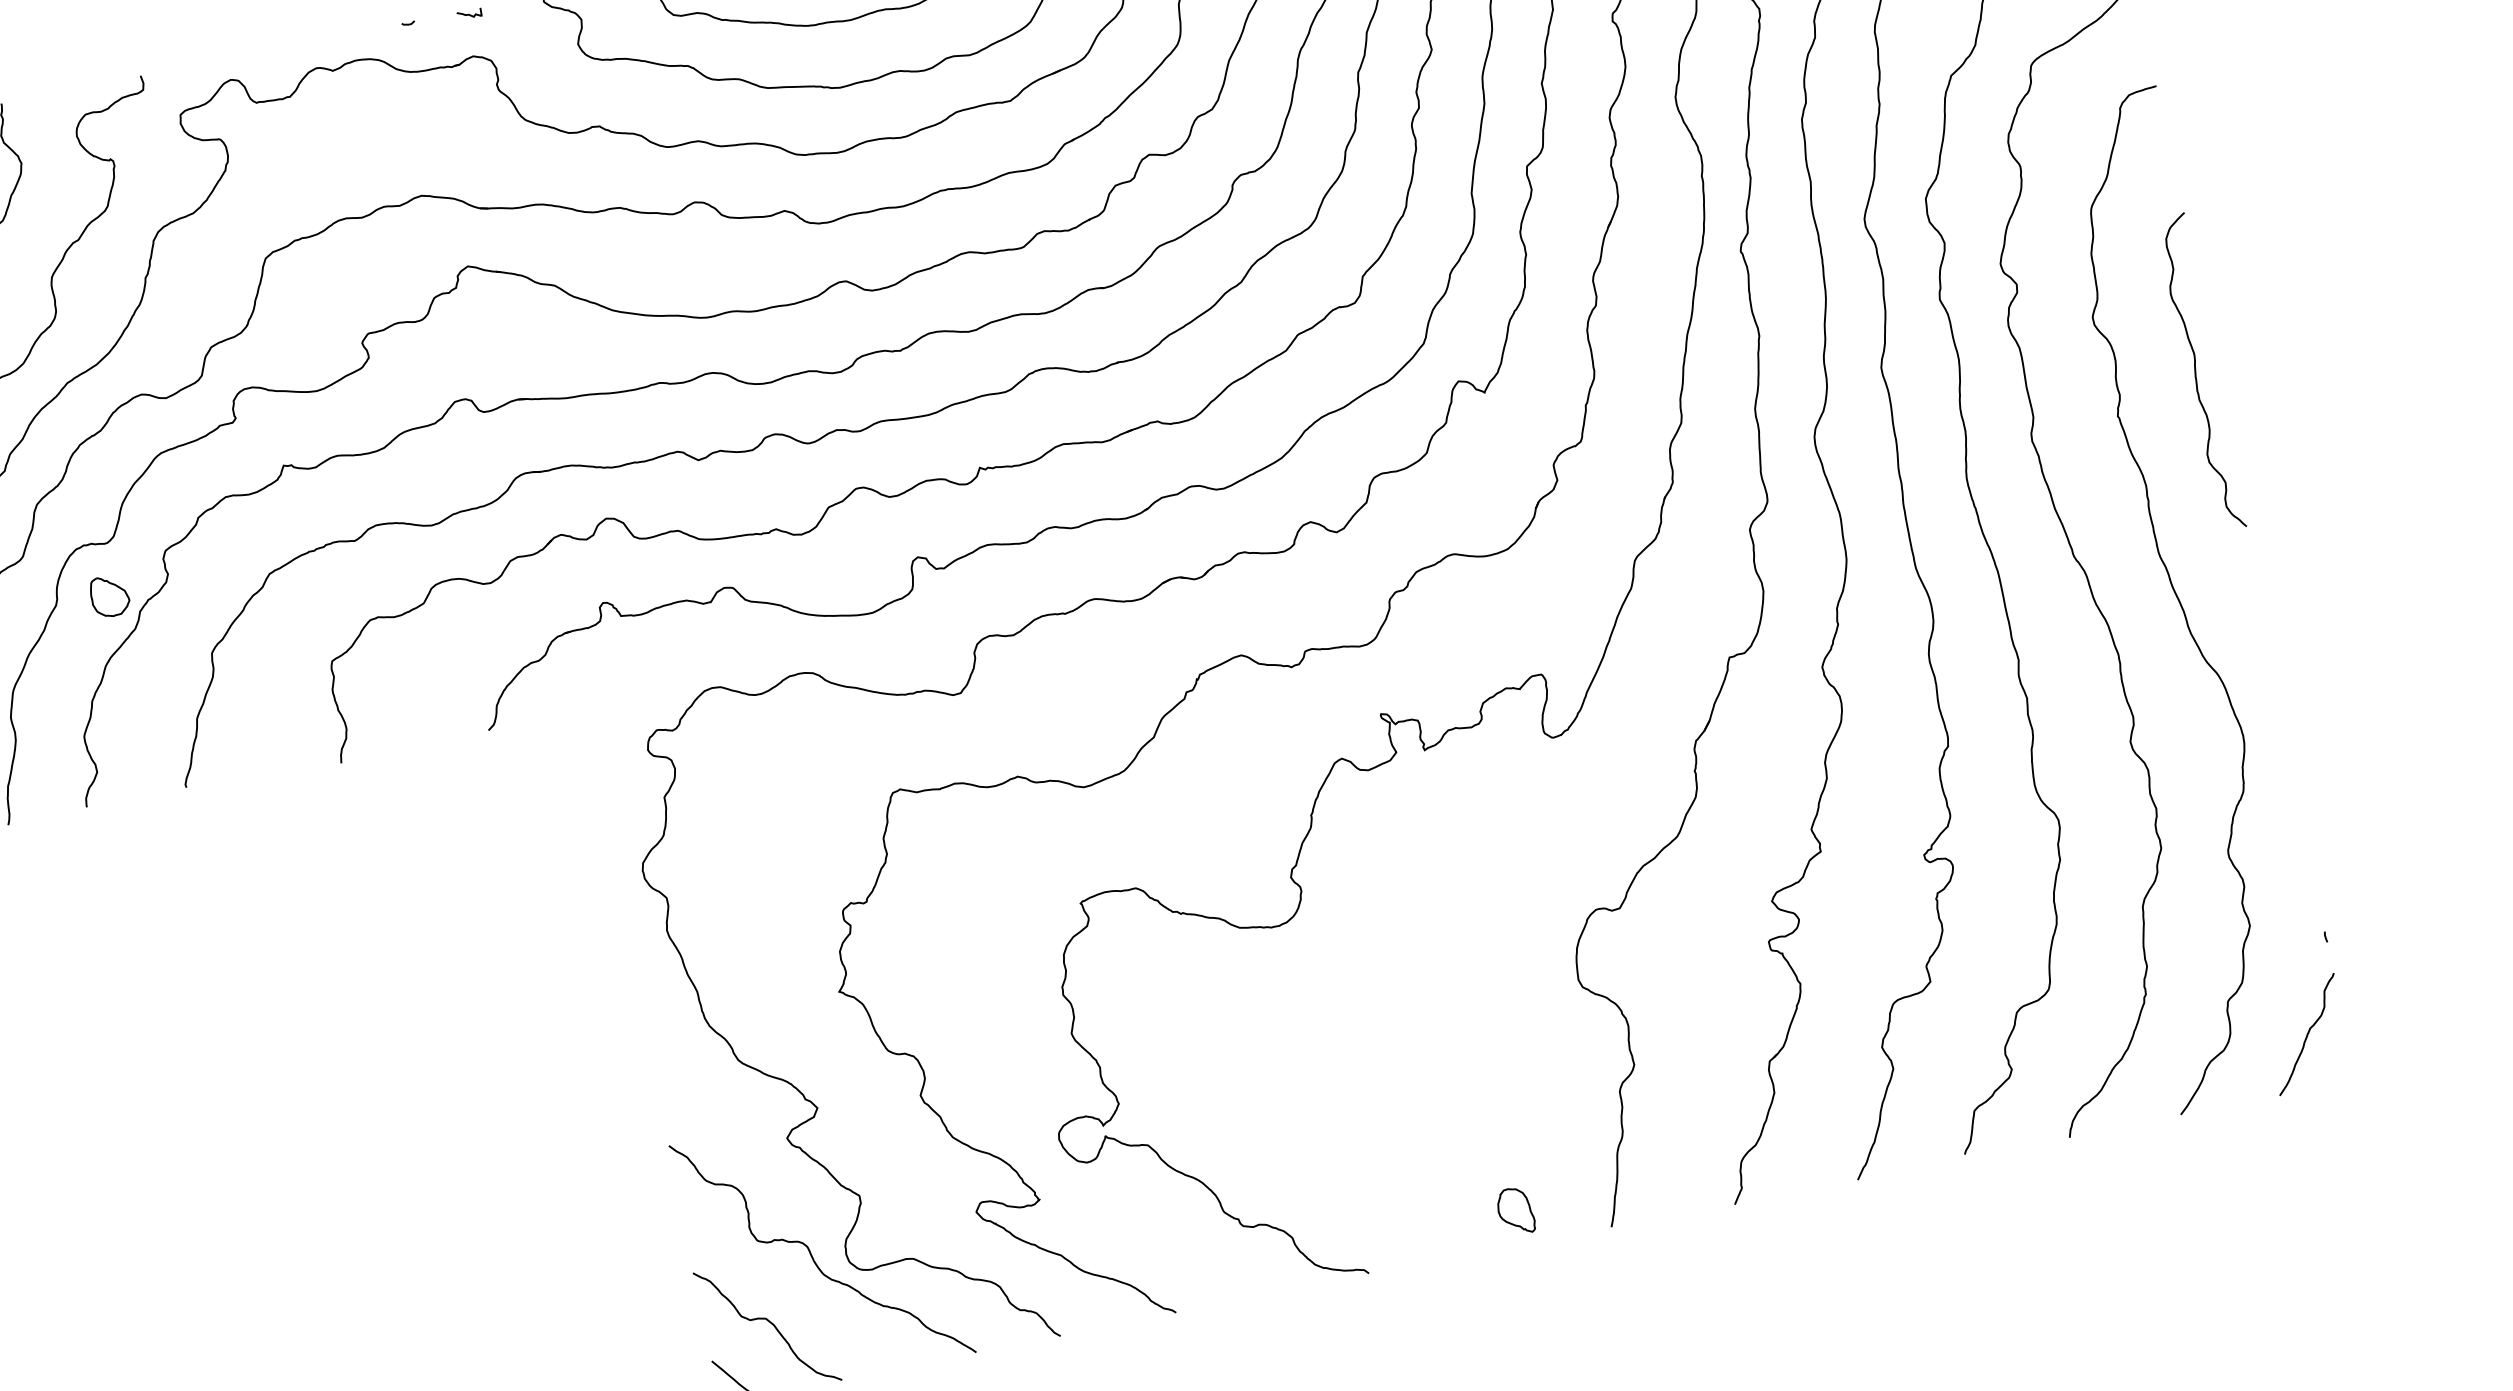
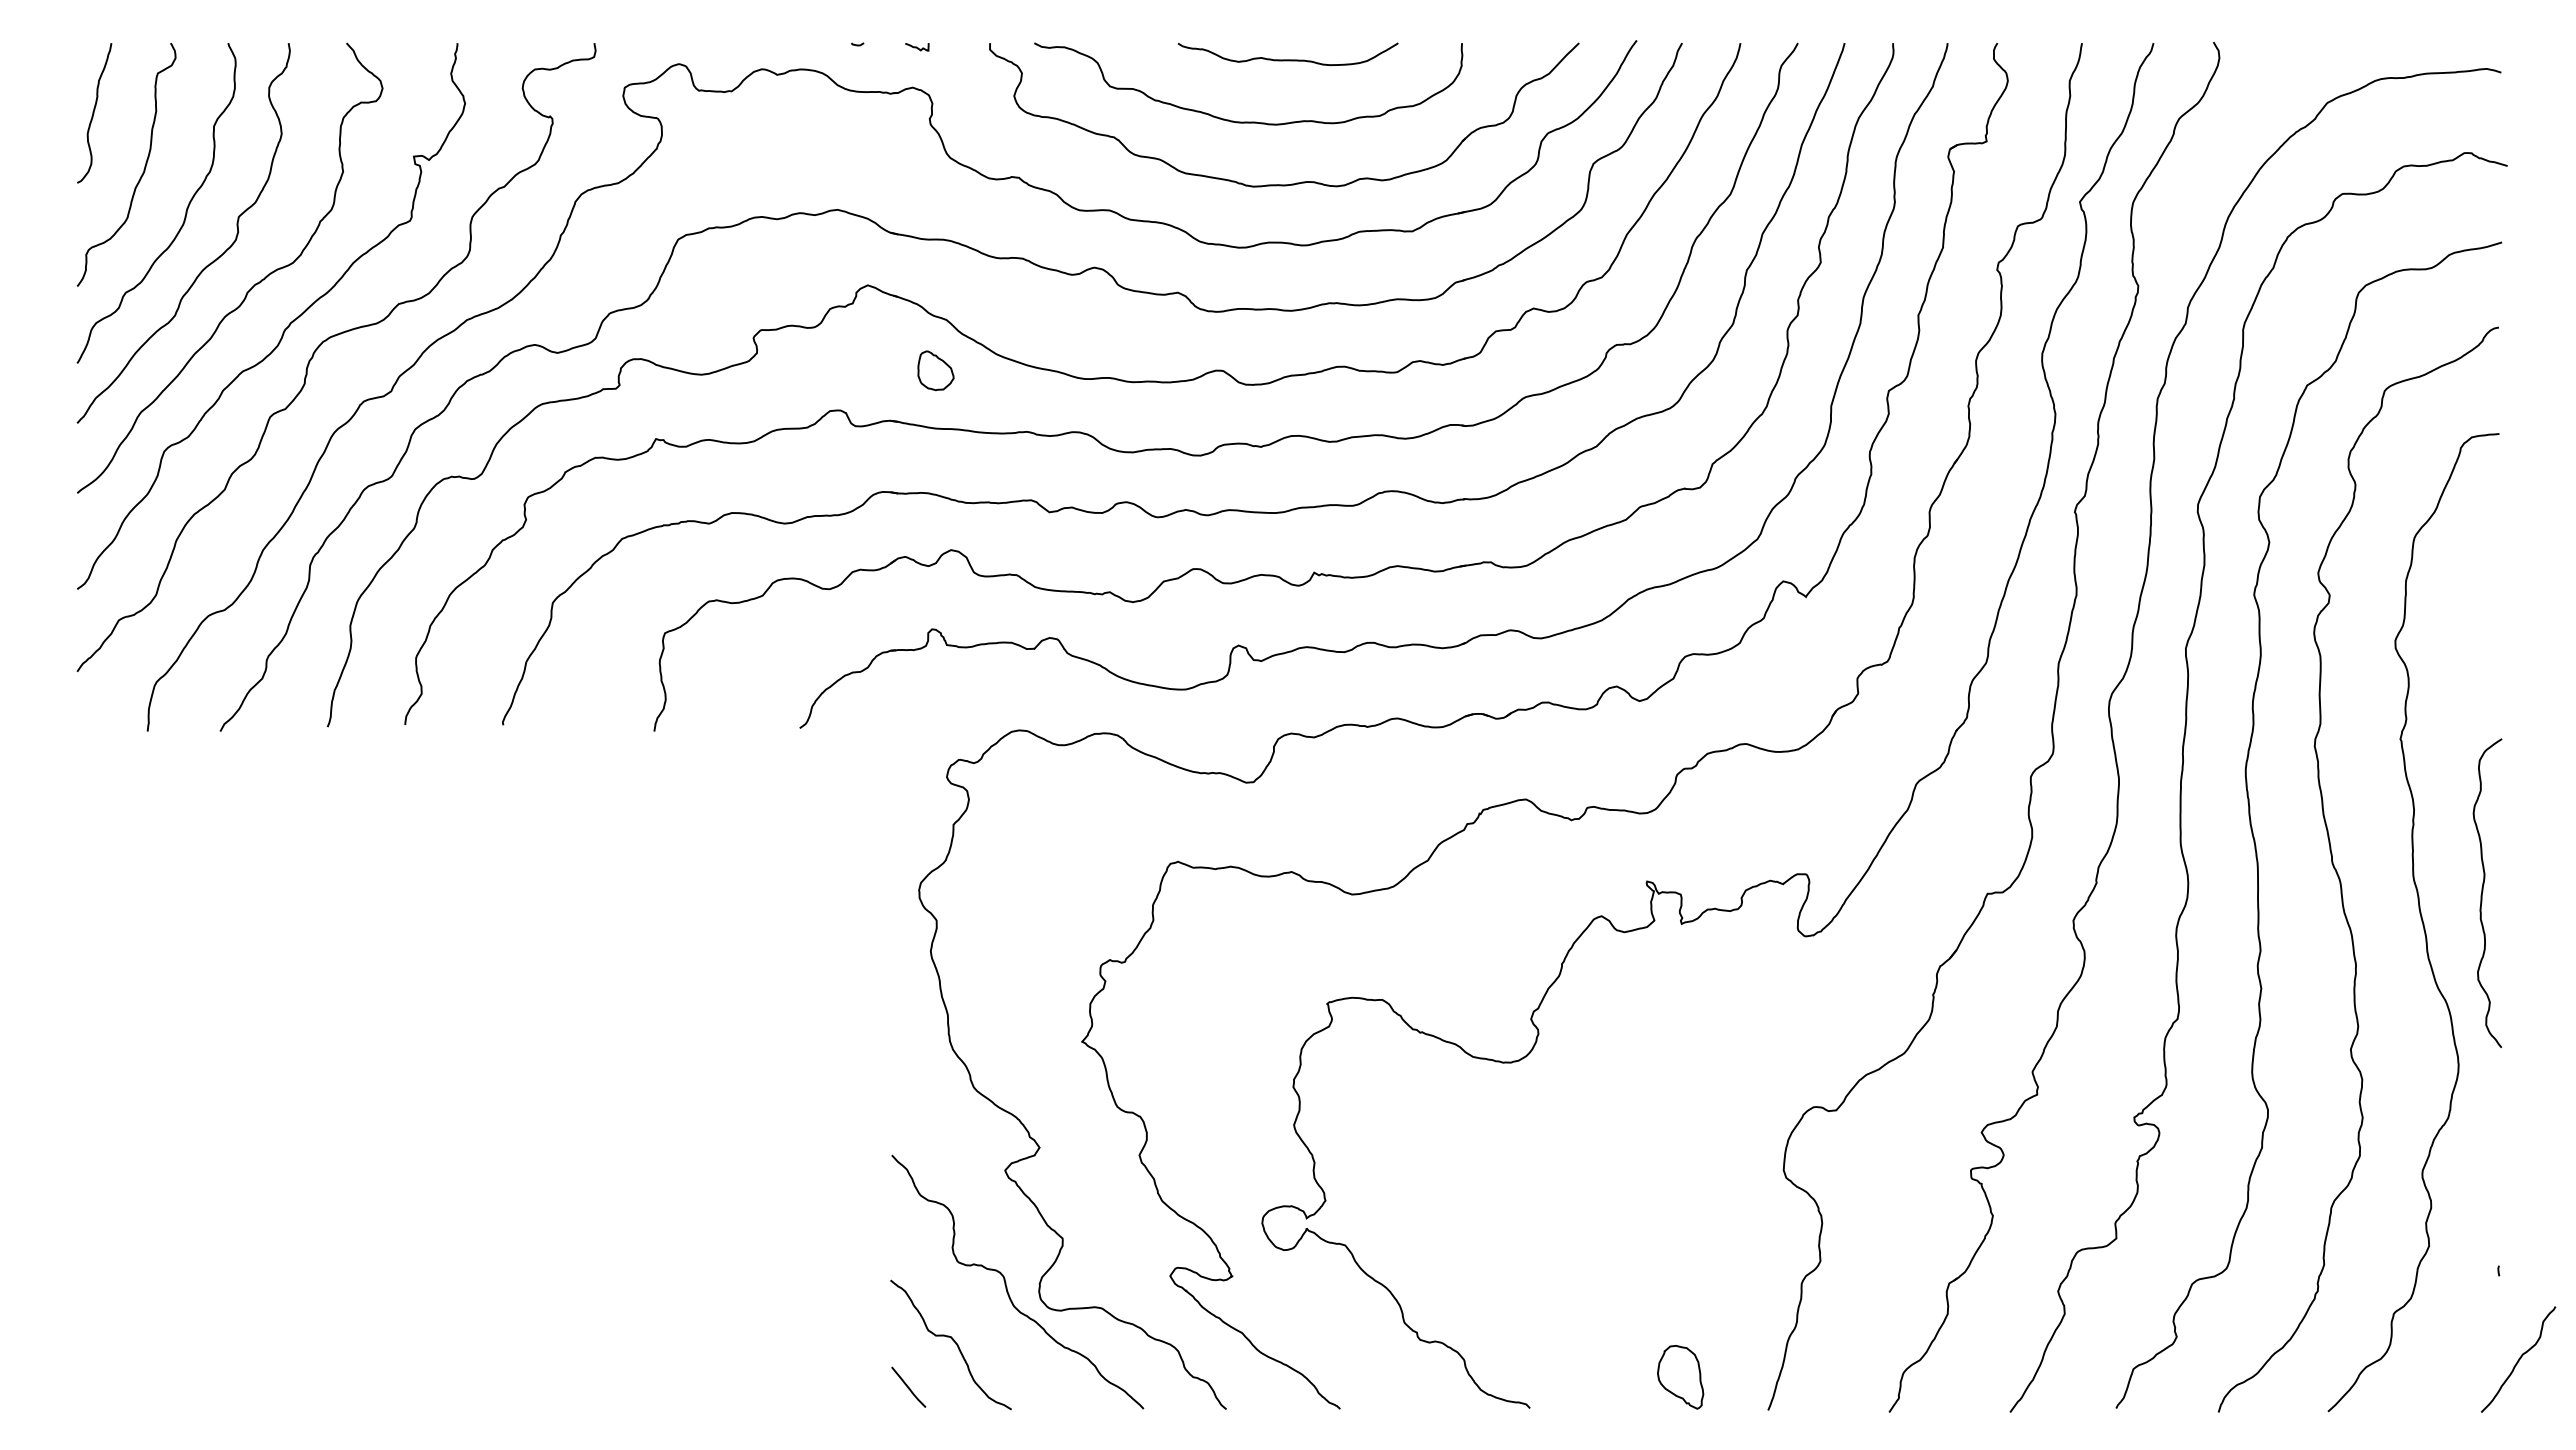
curve: (2196, 371) -> (2483, 891), moved
part: (109, 596) -> (935, 370), moved
curve: (2306, 1034) -> (2518, 1359), moved
part: (1515, 1211) -> (1680, 1377), size x1.4

